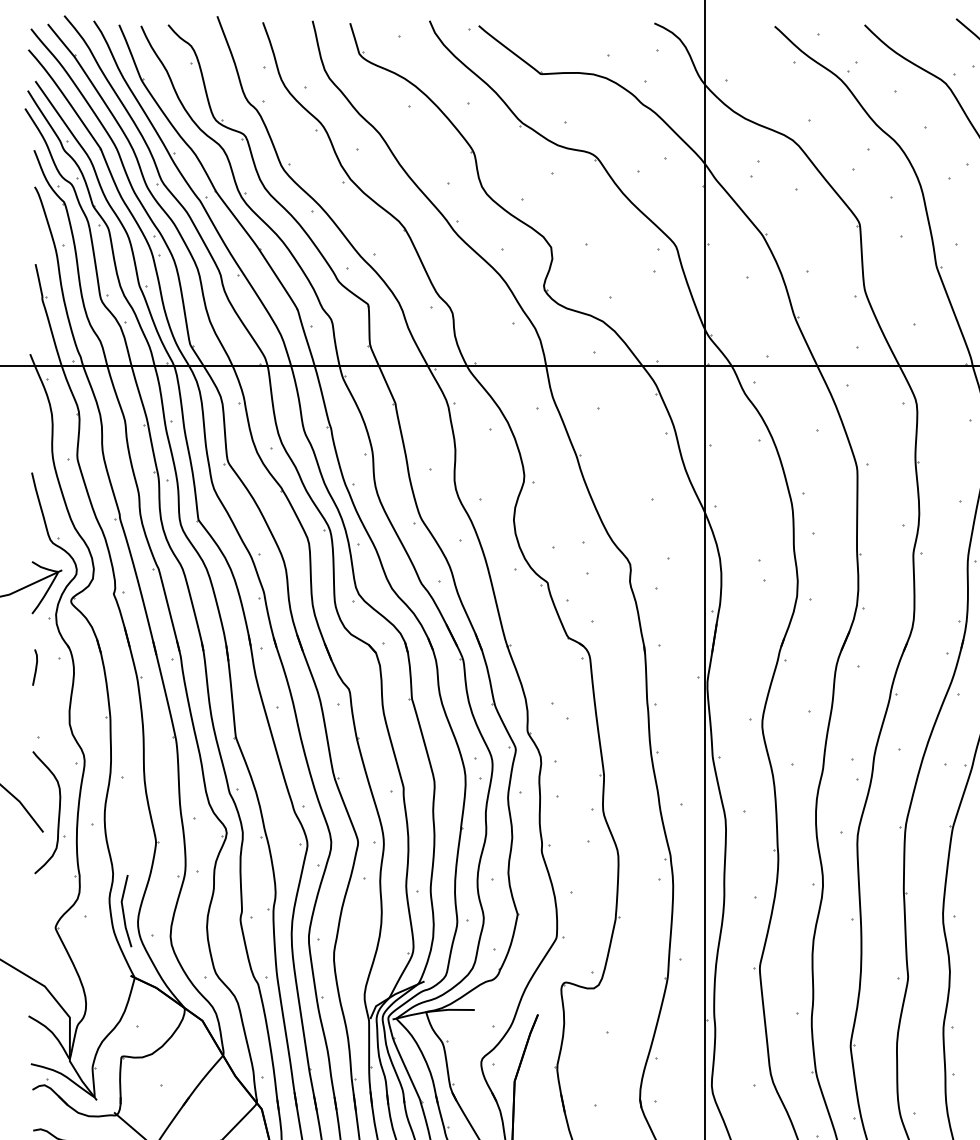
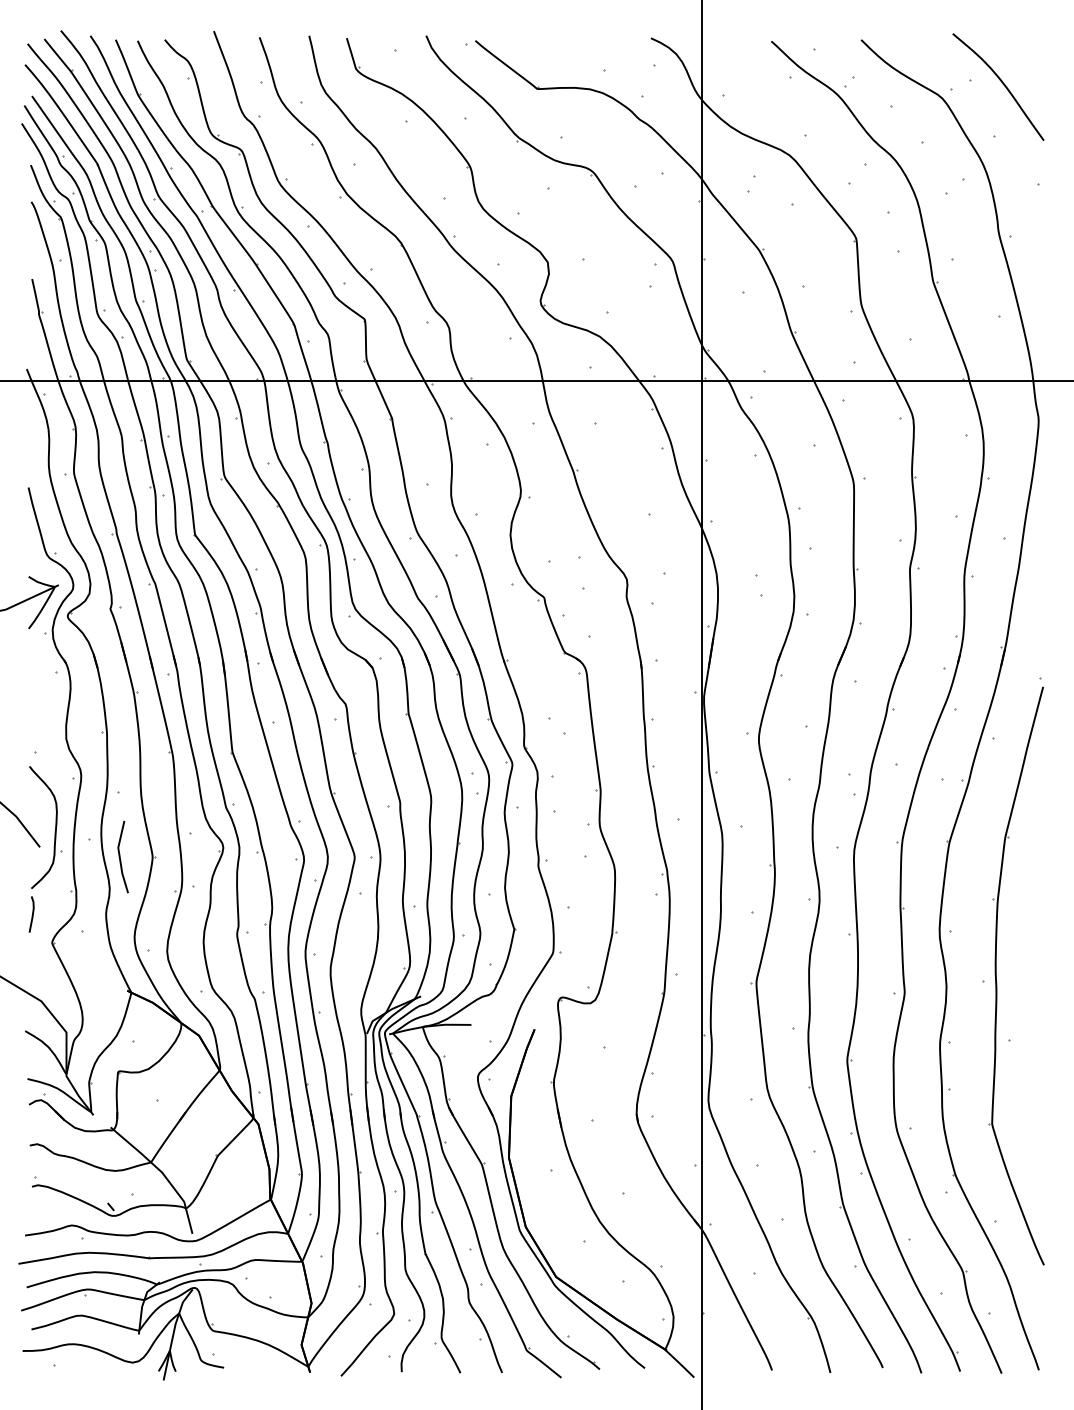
line: (35, 667) -> (32, 914), moved
line: (123, 910) -> (120, 856), moved

